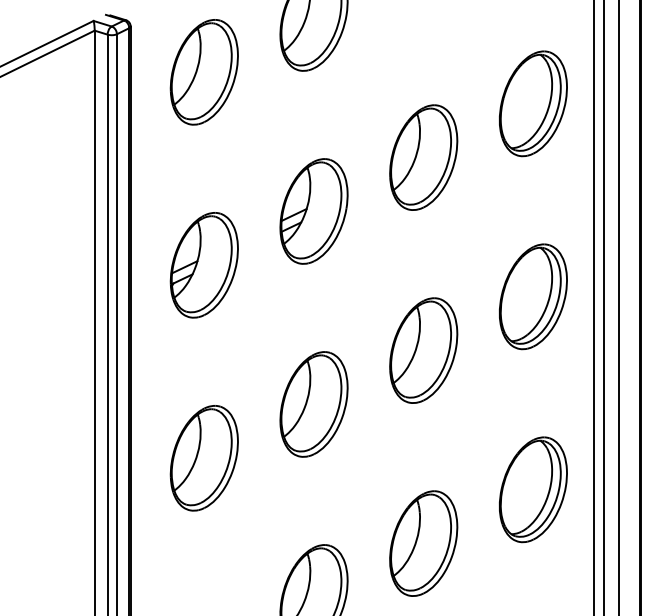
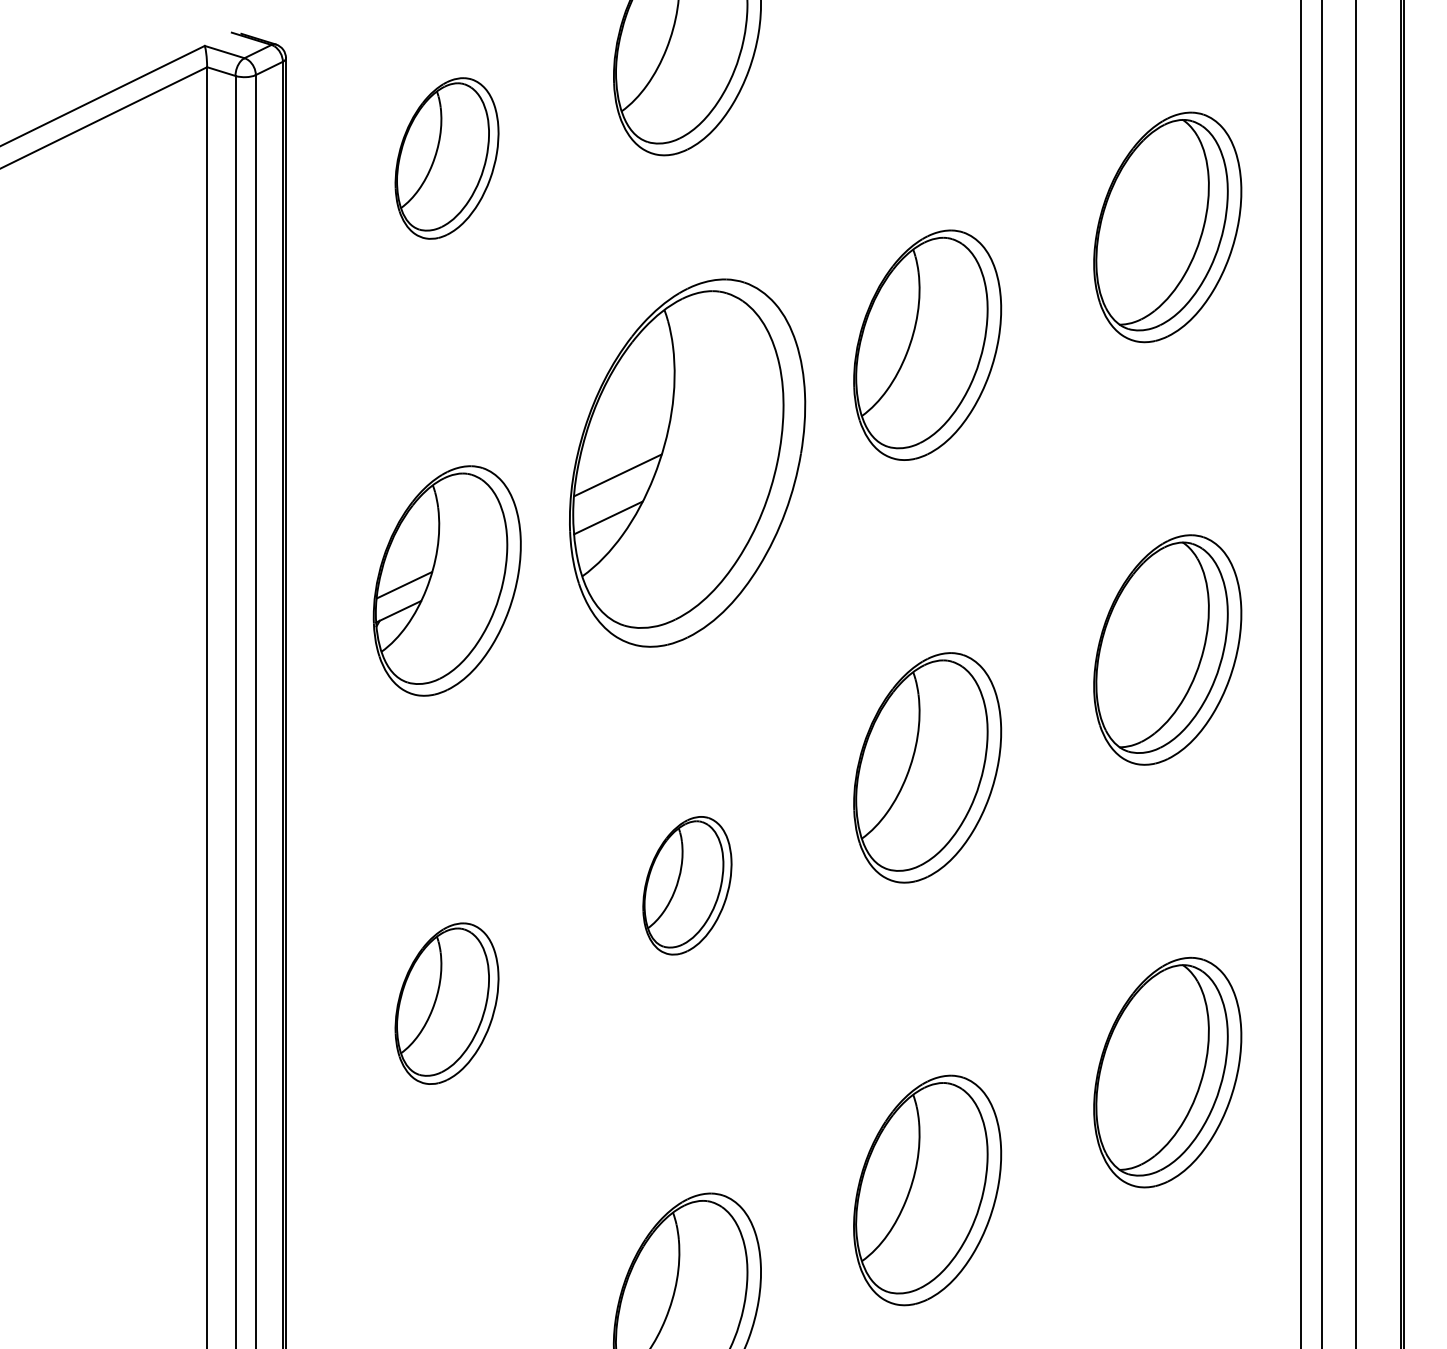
part: (203, 72) -> (445, 158), size x0.7
part: (313, 211) -> (686, 463), size x1.6
part: (313, 404) -> (686, 885), size x0.6
part: (203, 458) -> (445, 1004), size x0.7

